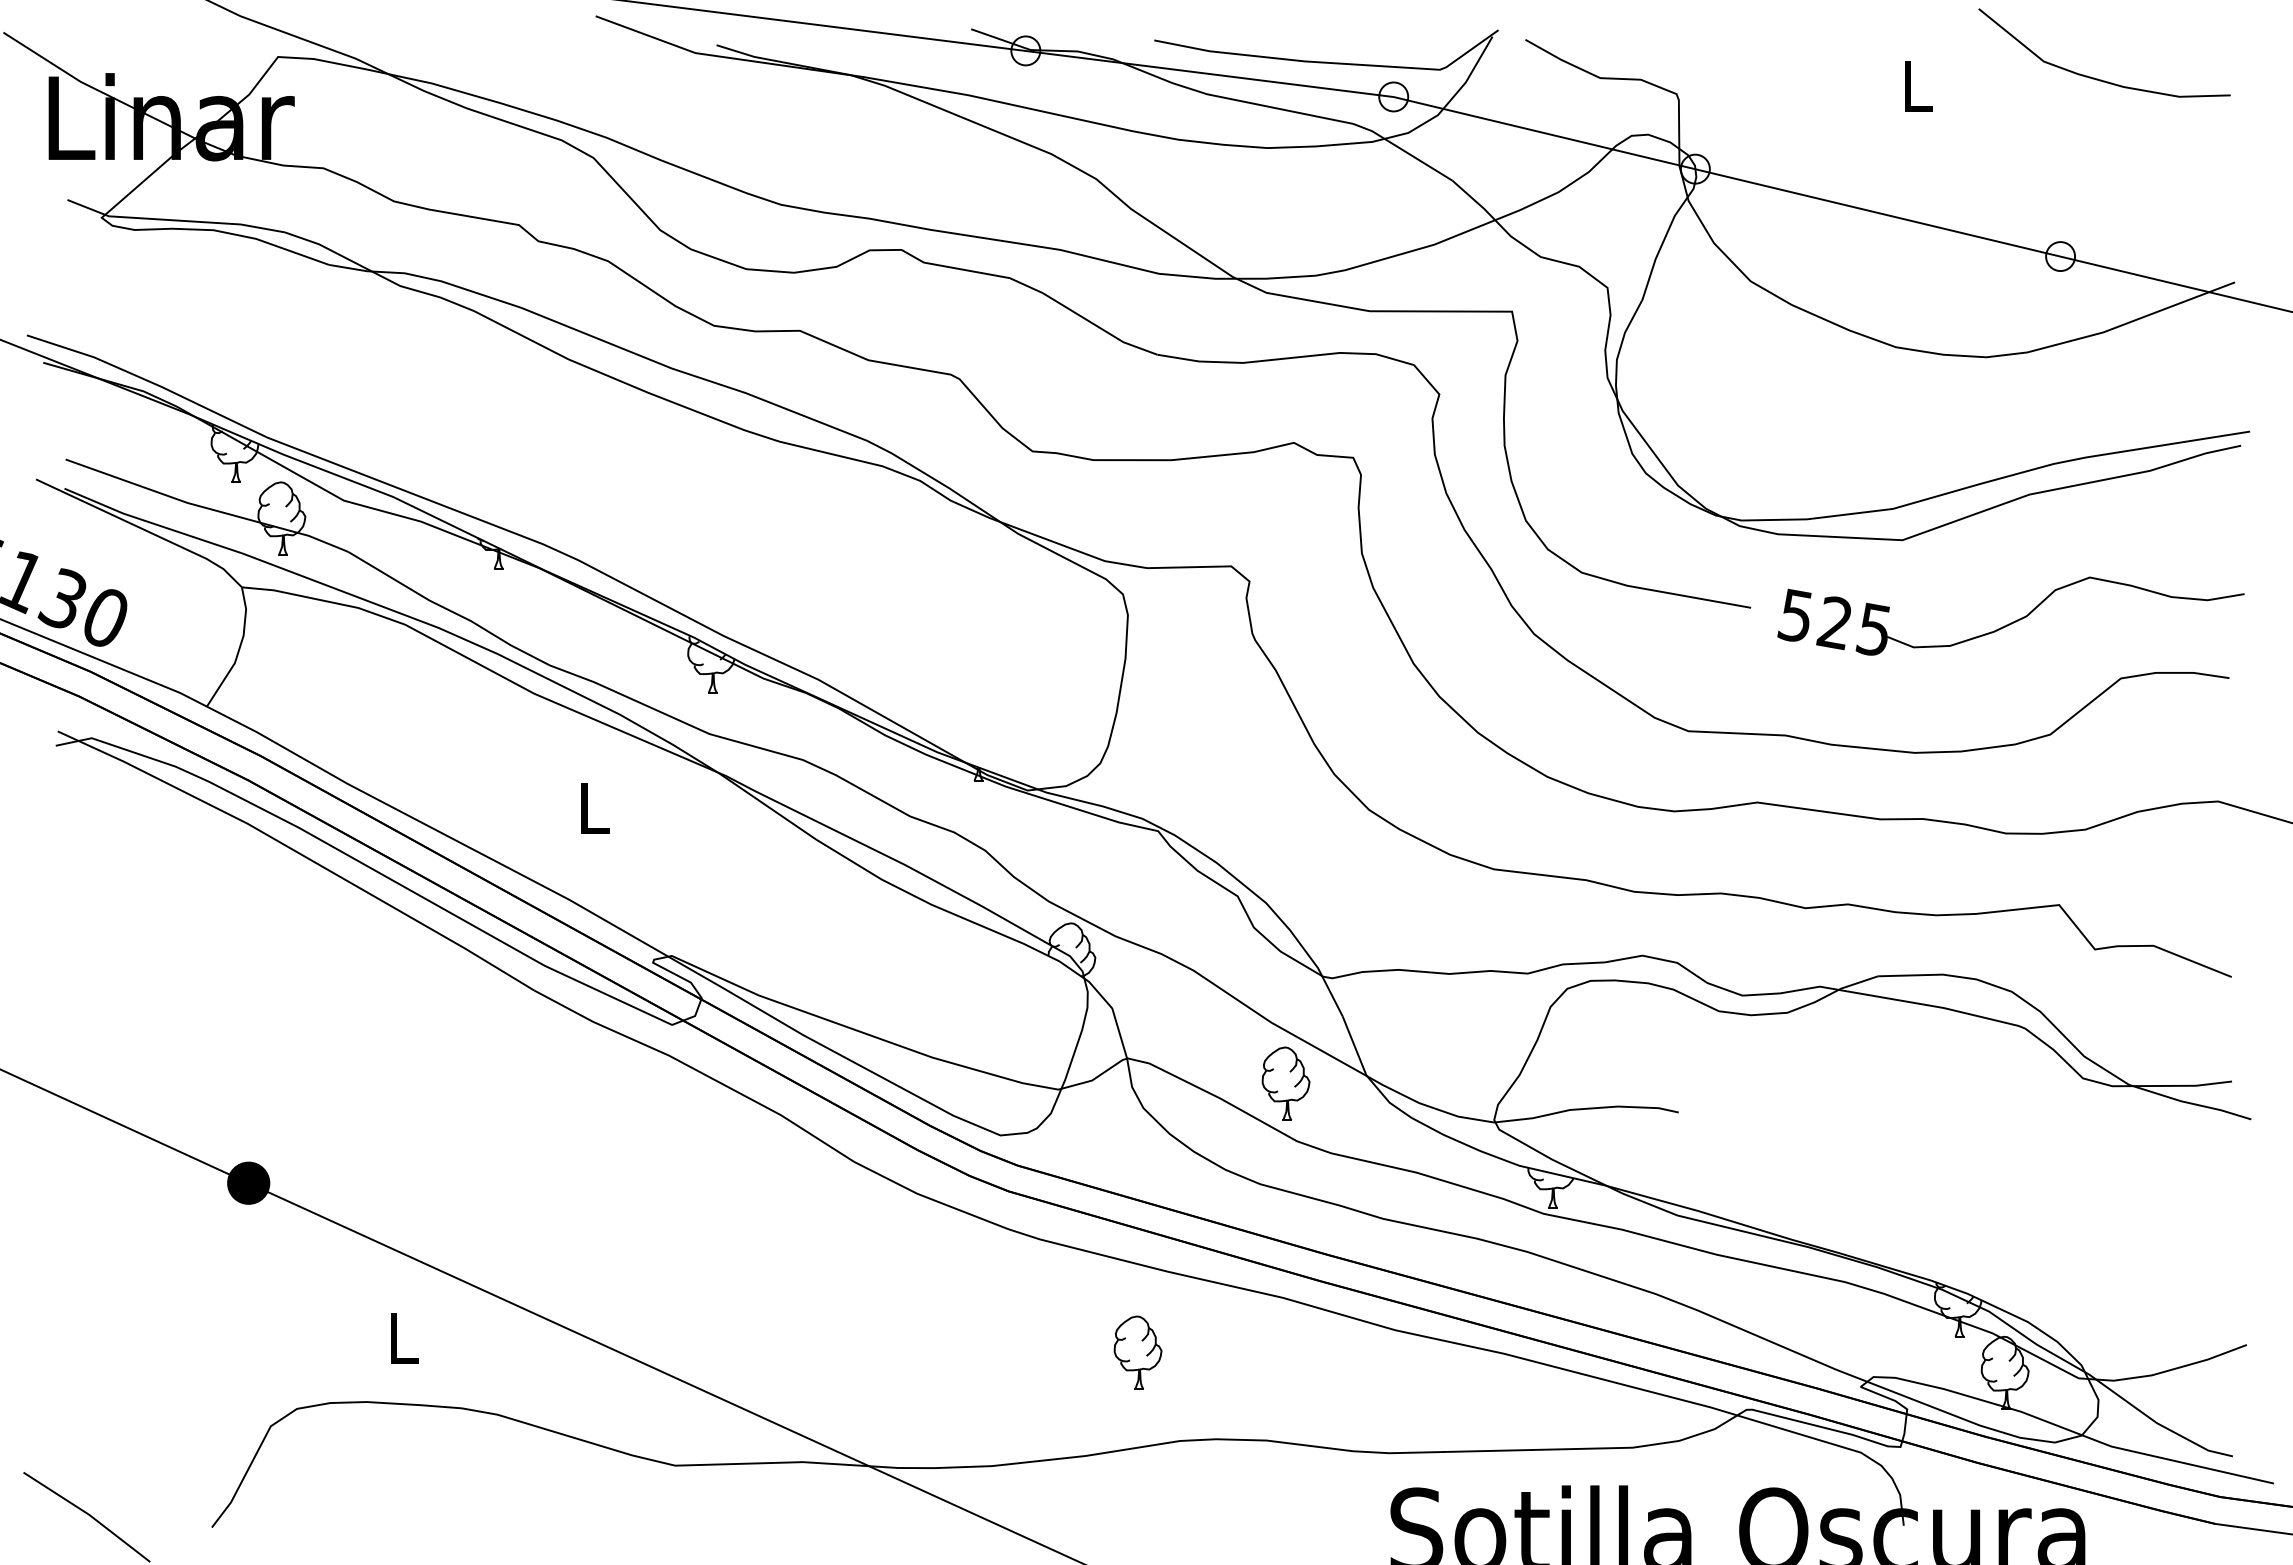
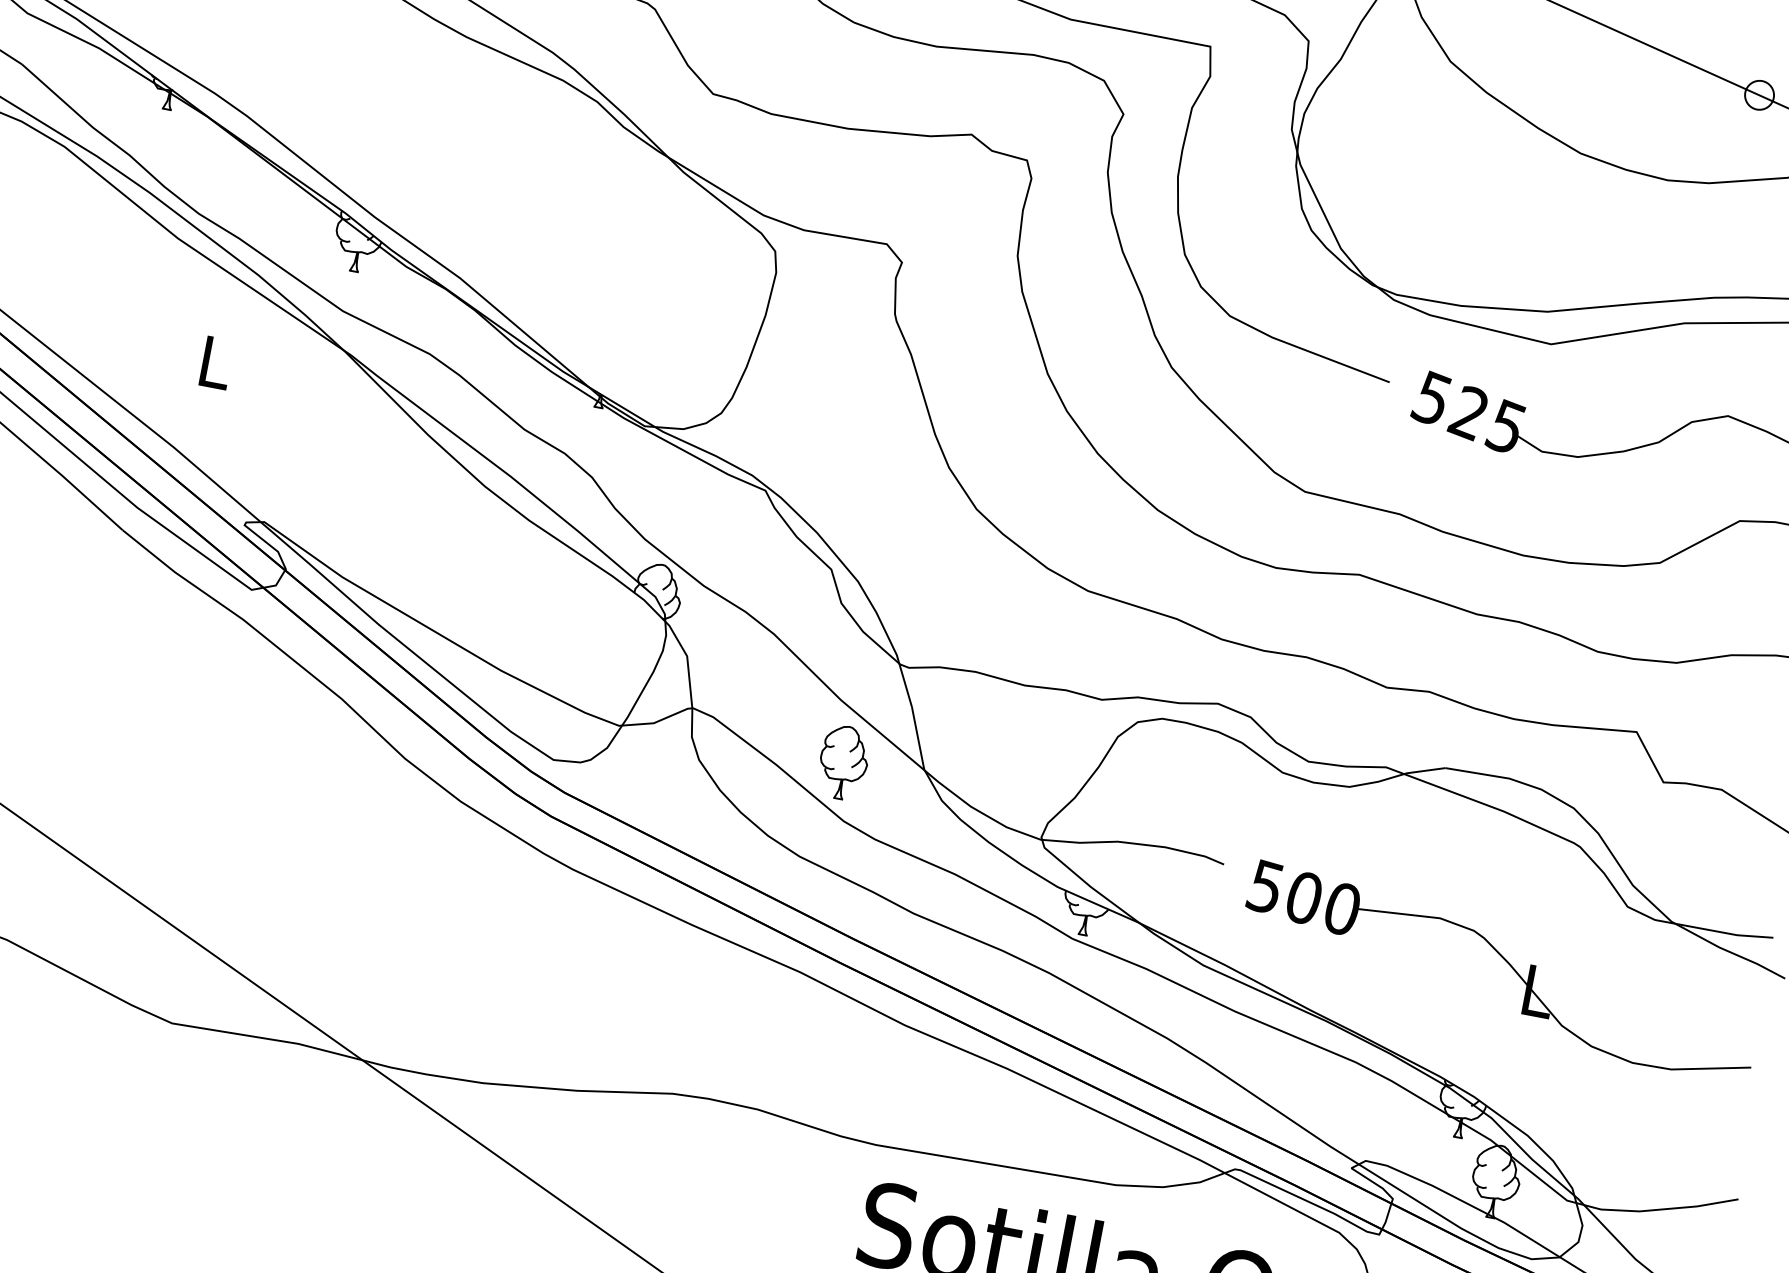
part: (1976, 1157) -> (1508, 964), added
part: (1137, 1352) -> (647, 998), removed

